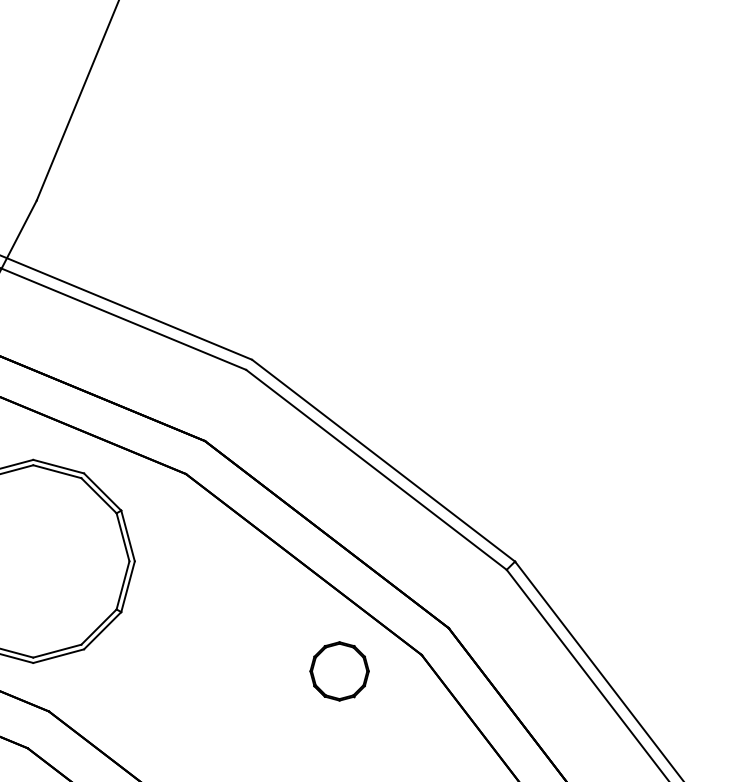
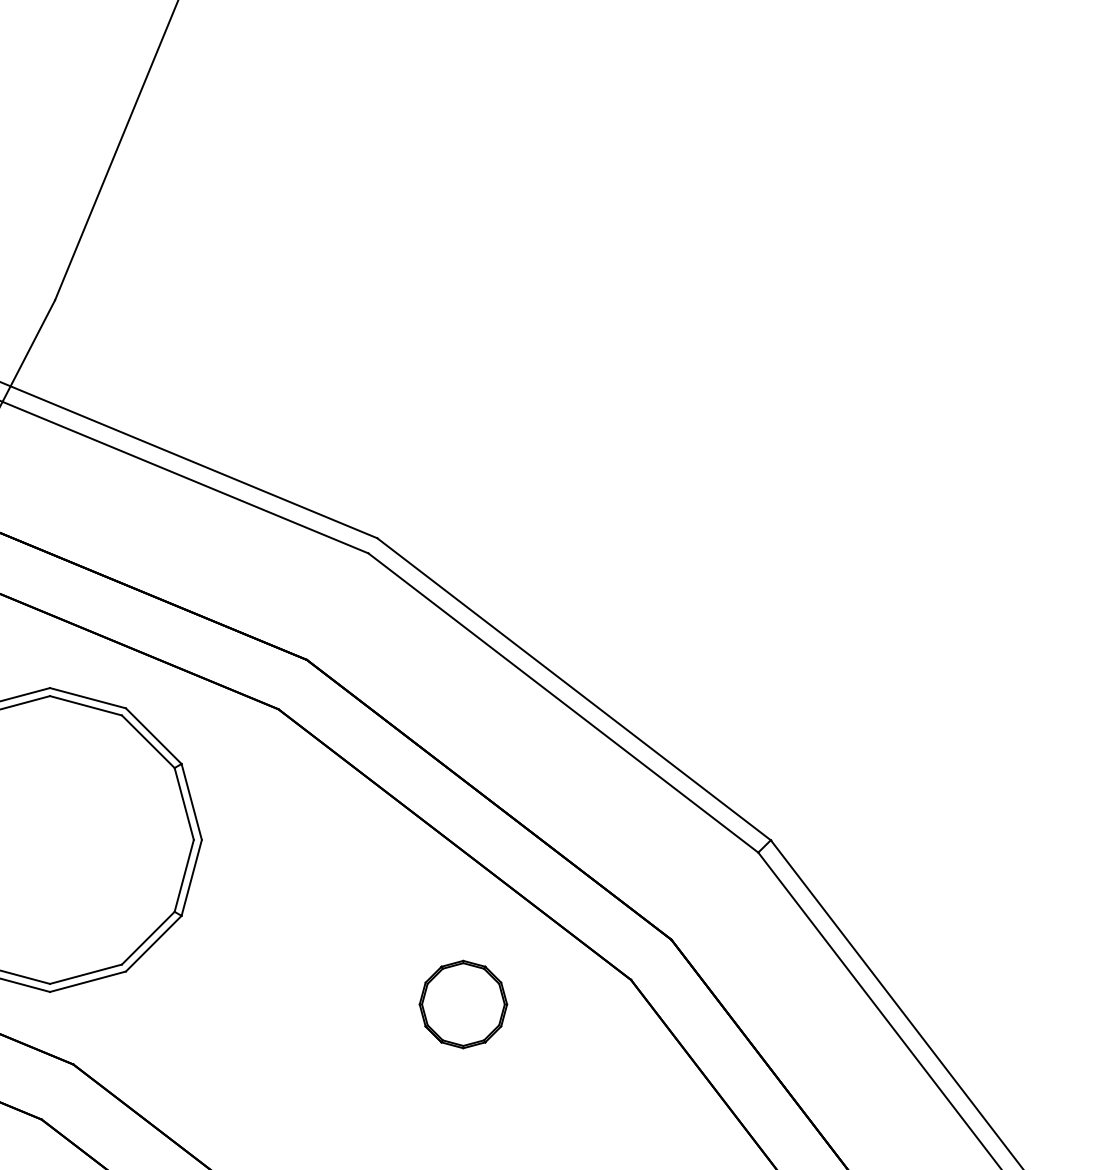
part: (339, 671) -> (463, 1004), moved

